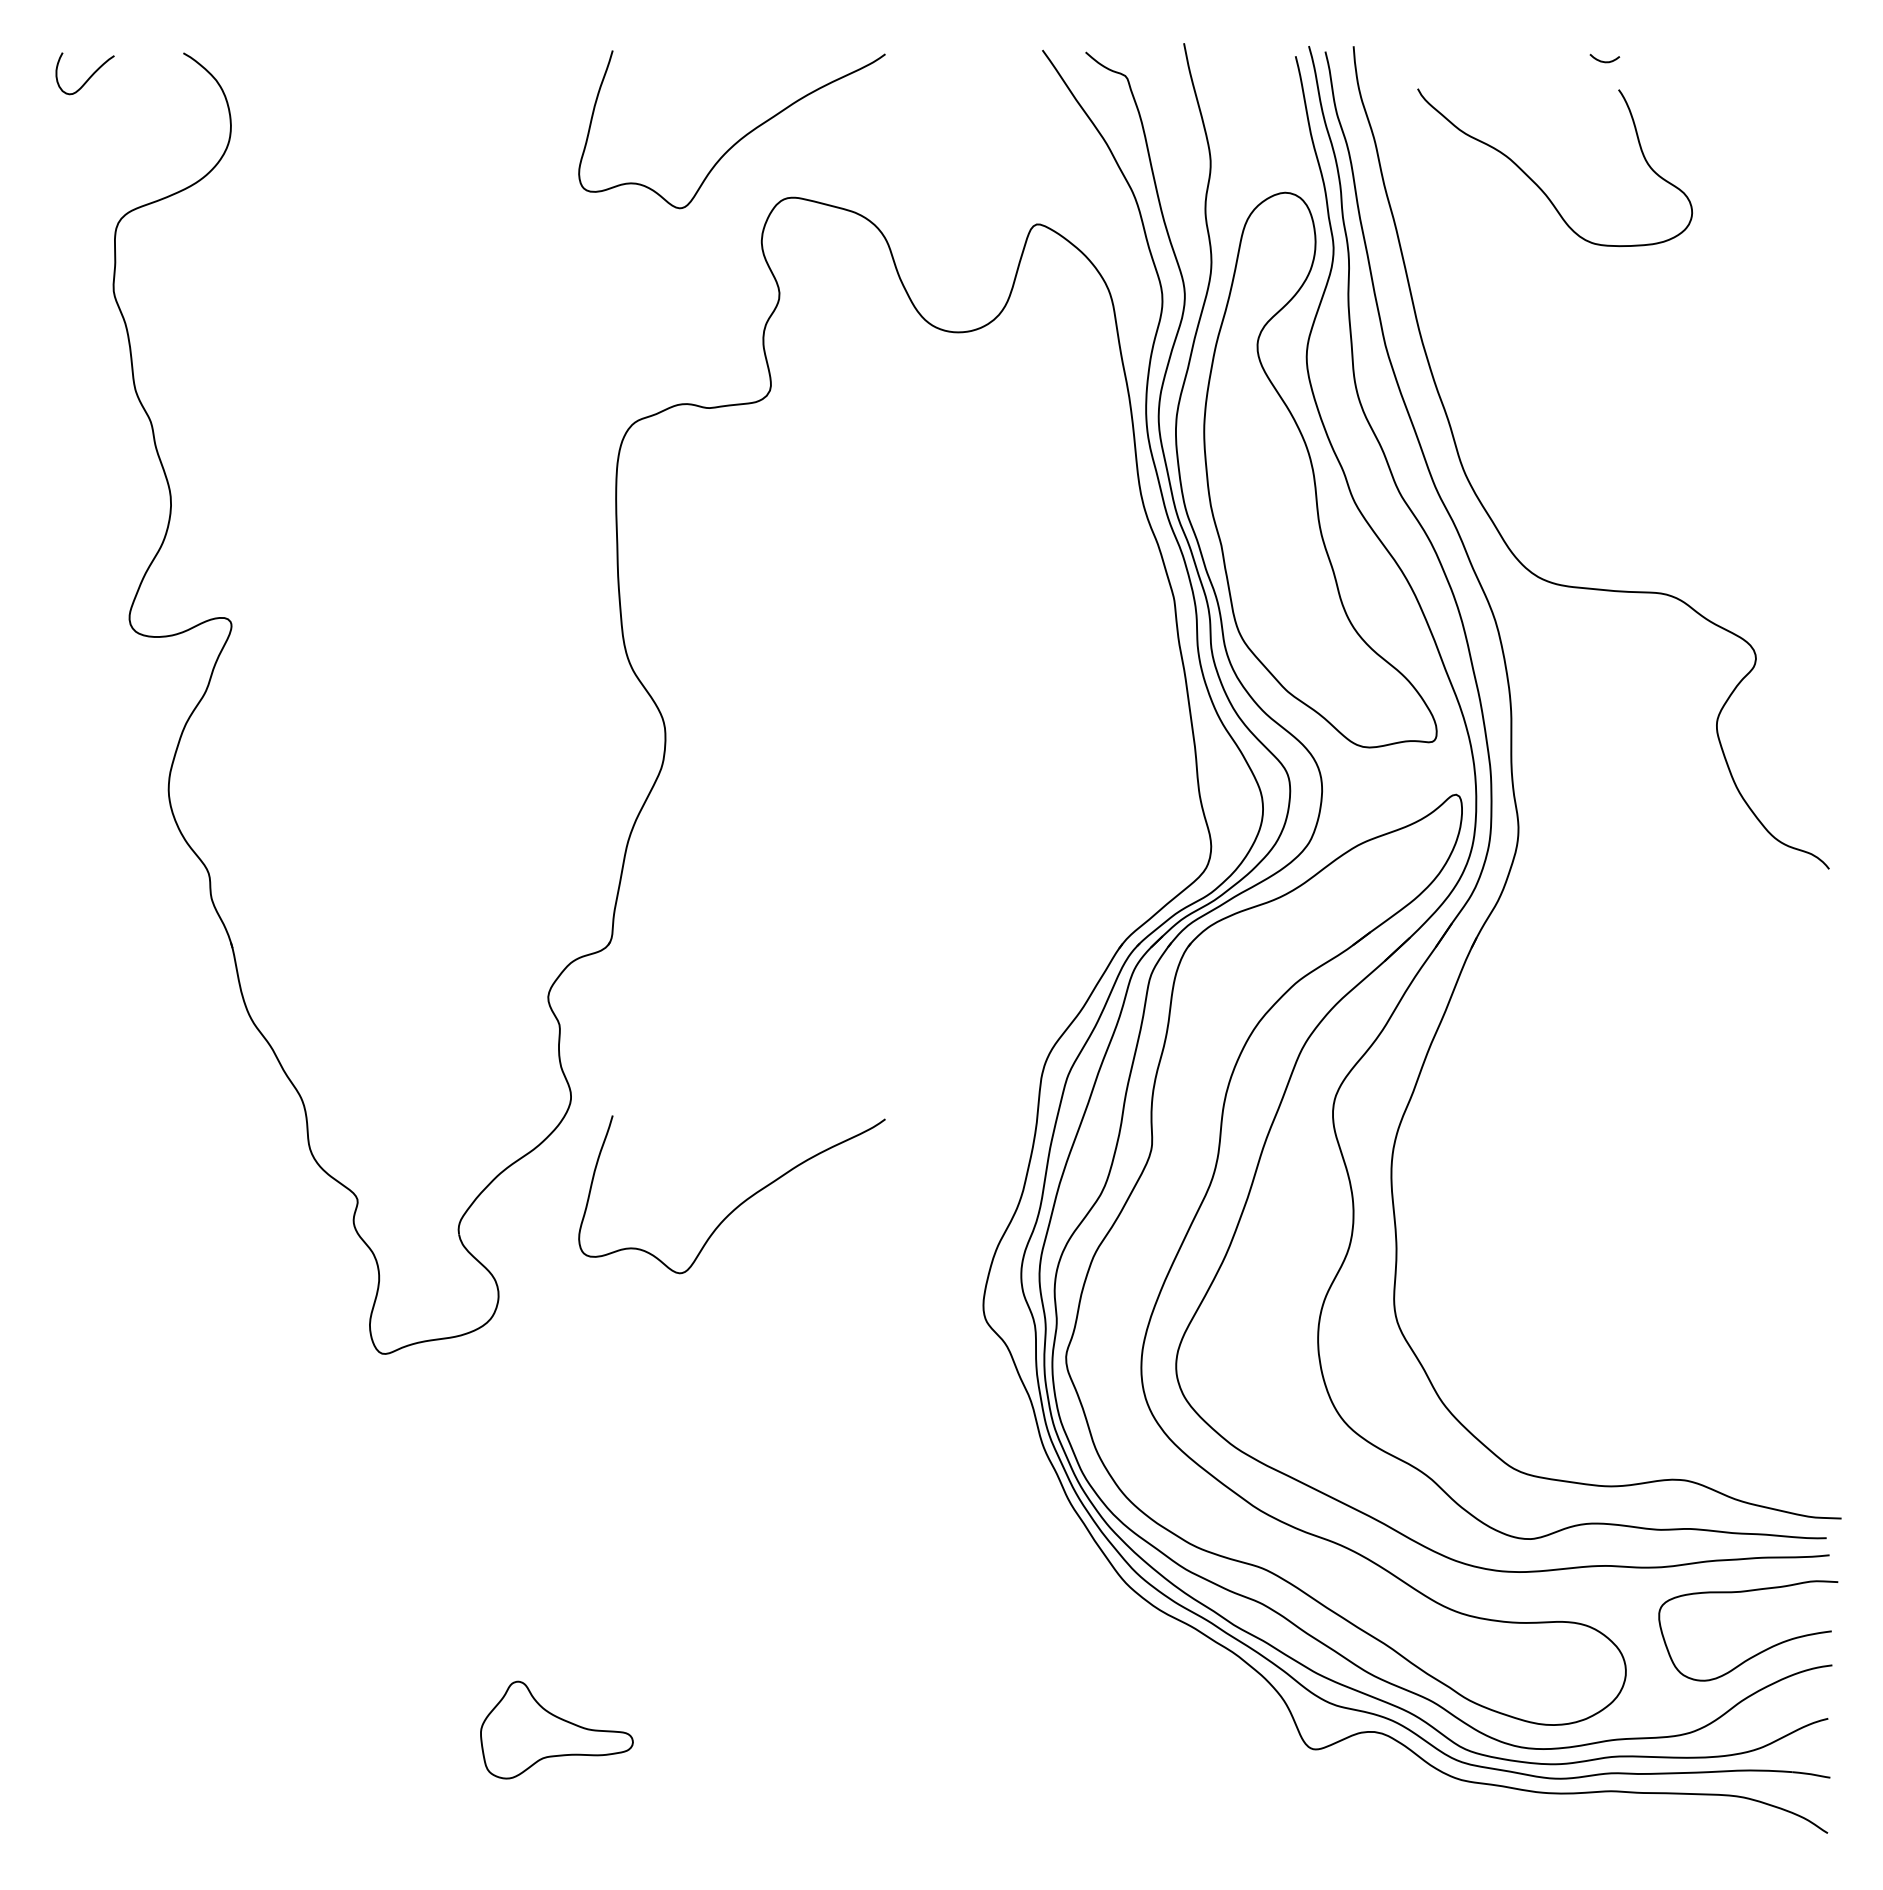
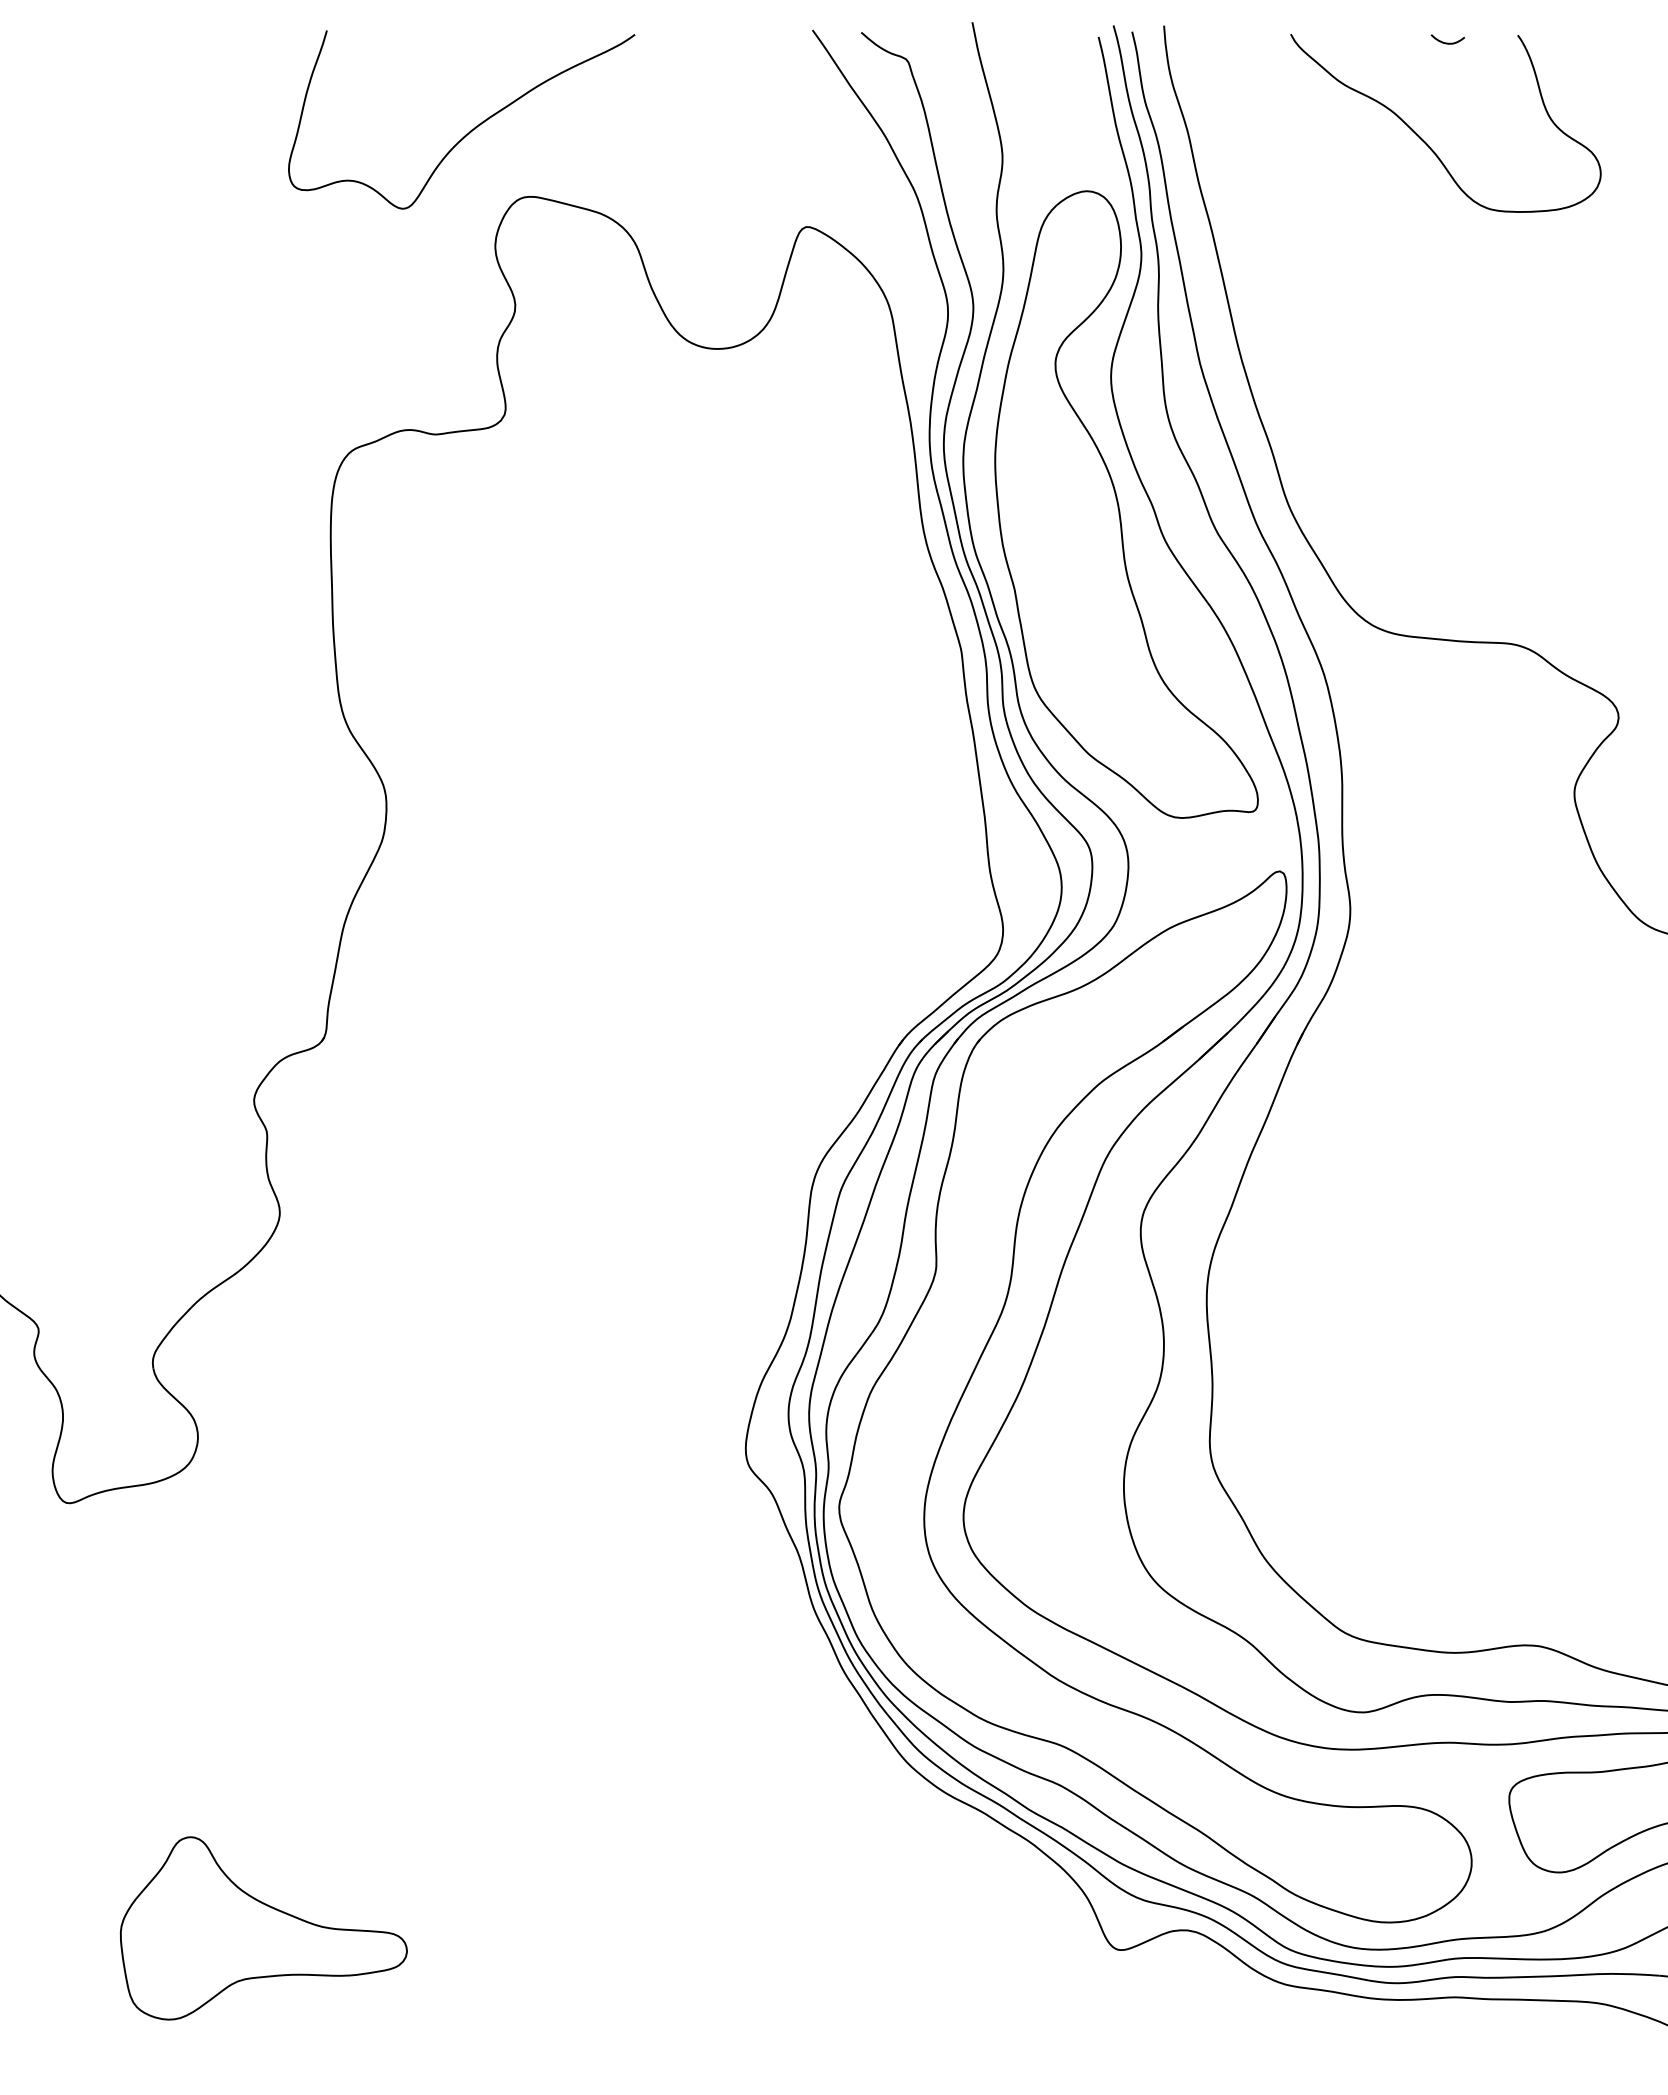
curve: (1537, 184) -> (1426, 142), moved
curve: (737, 1205) -> (467, 1335), removed
part: (556, 1729) -> (263, 1927), size x1.67

